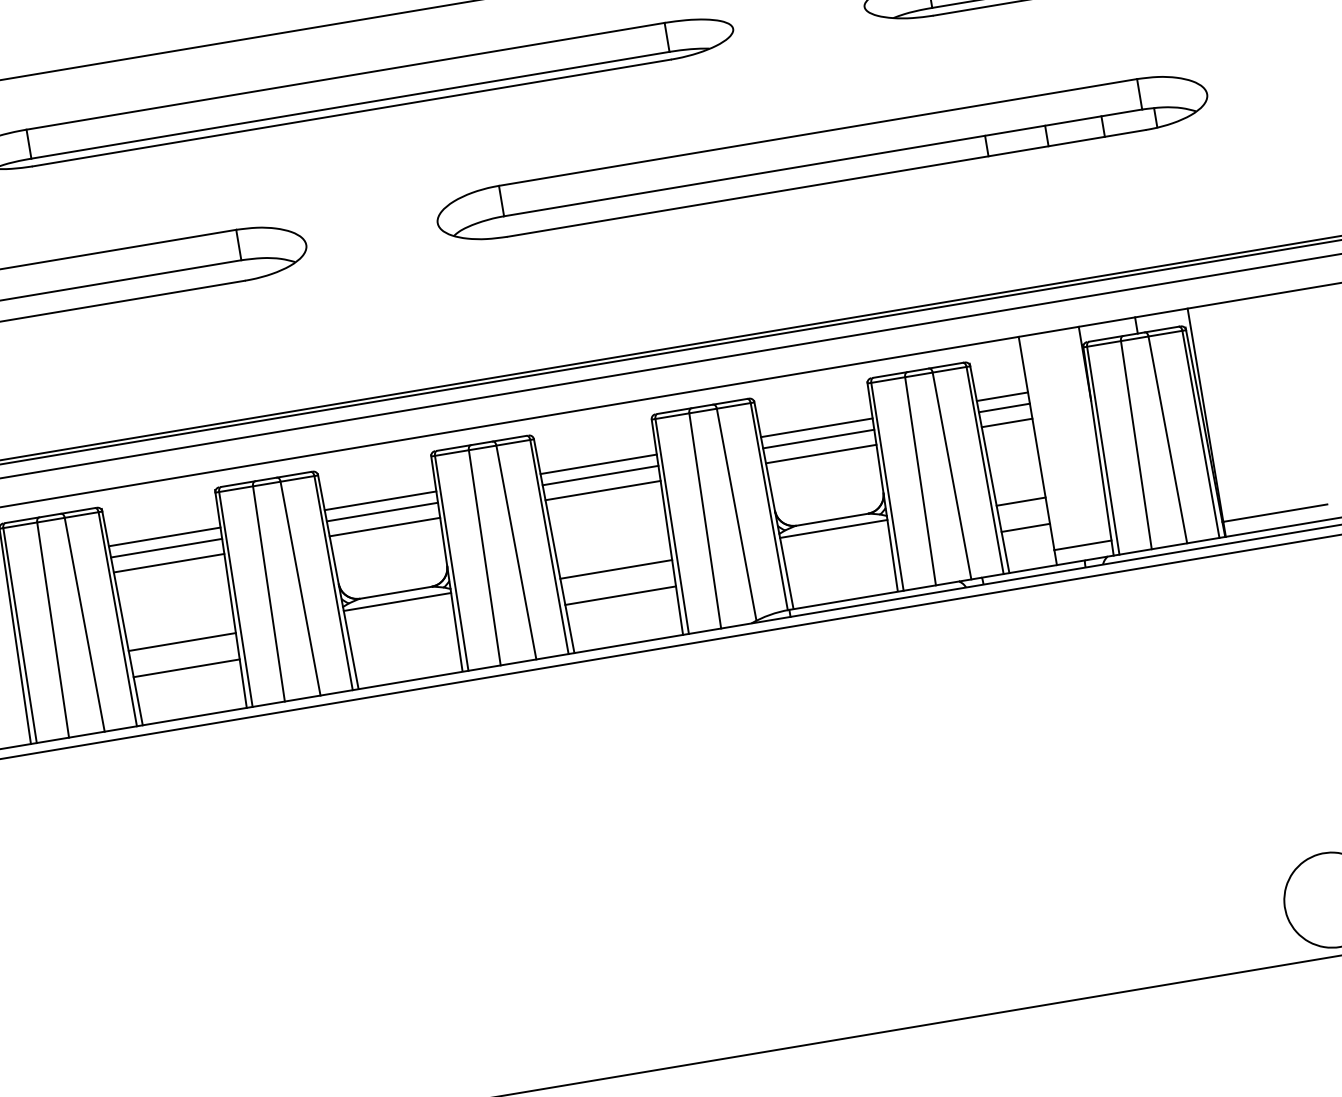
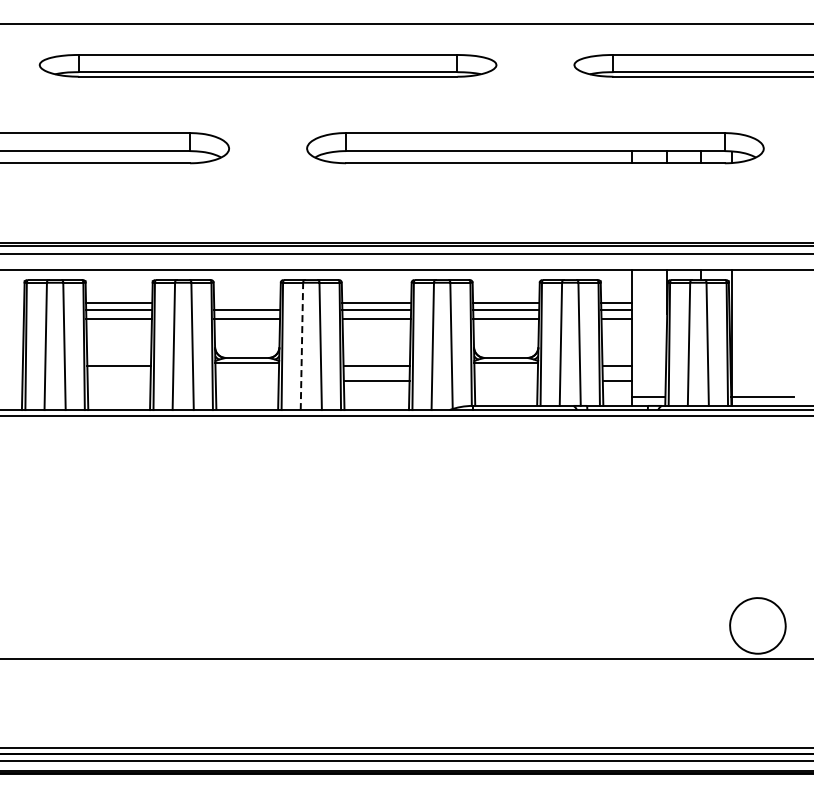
line: (380, 500) -> (247, 303), removed
line: (484, 558) -> (301, 346), solid -> dashed
line: (185, 668) -> (118, 381), removed

